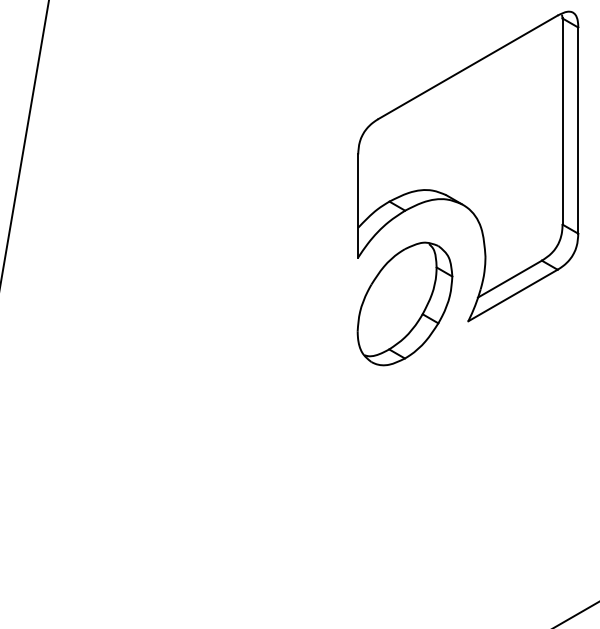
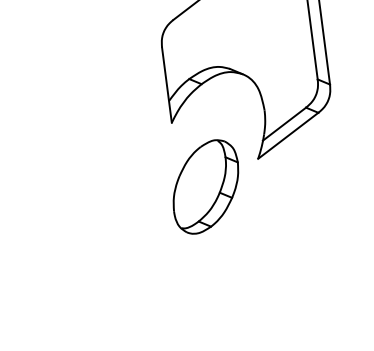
part: (404, 303) -> (205, 186), moved

